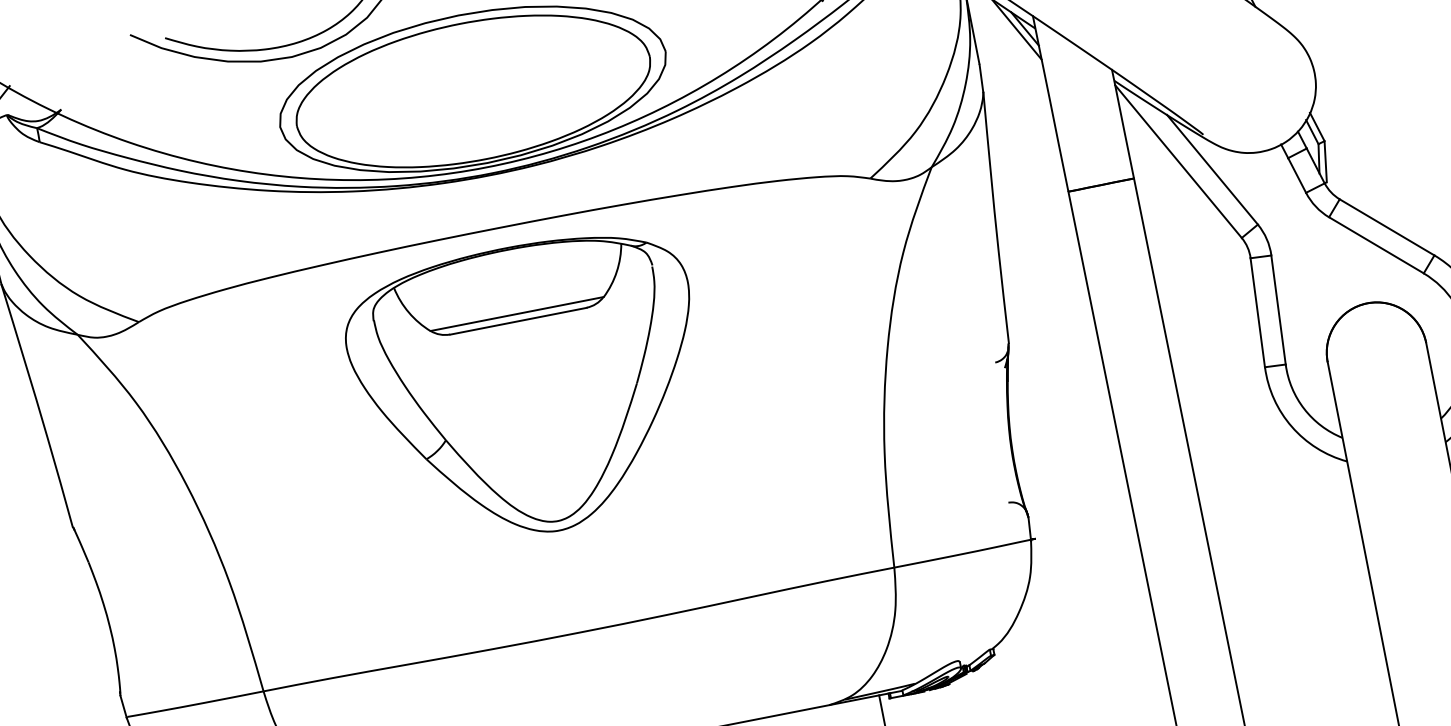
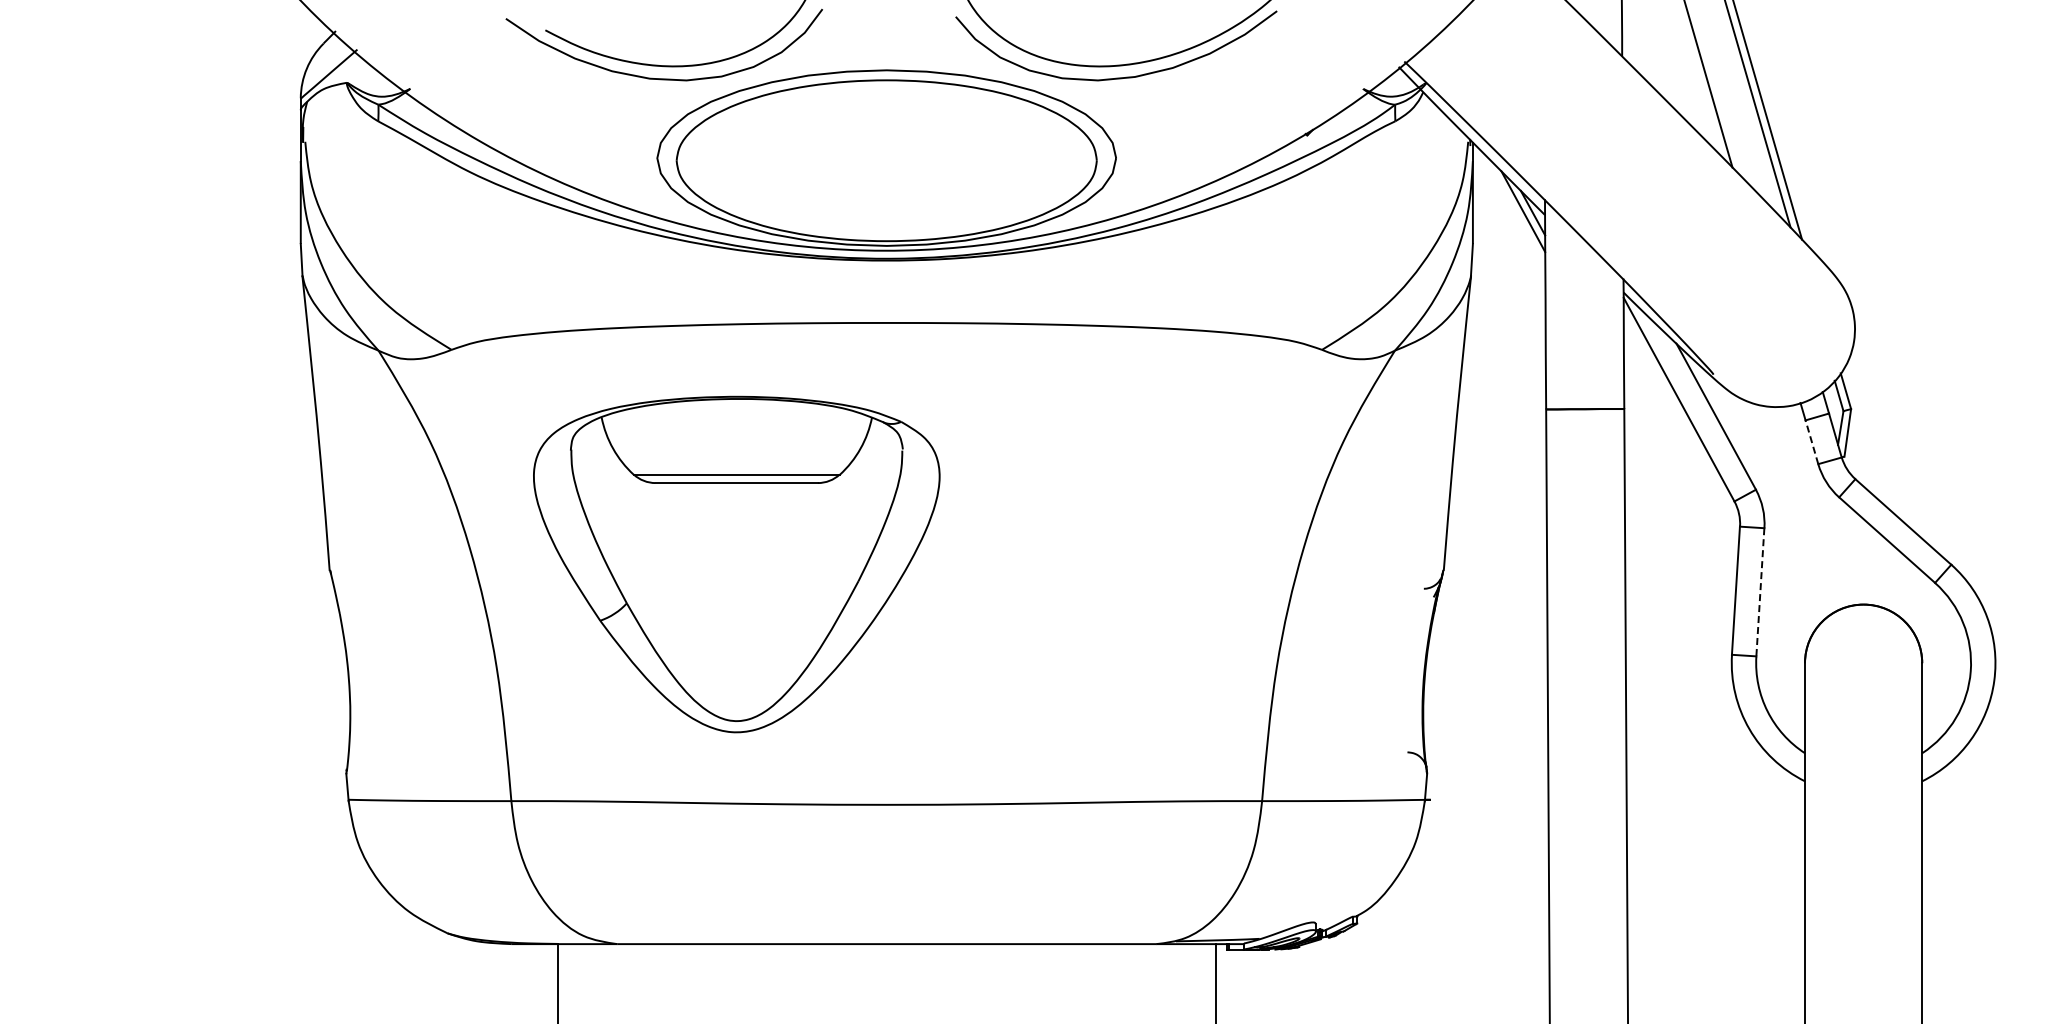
line: (1296, 175) -> (1811, 442), solid -> dashed
line: (1278, 310) -> (1760, 592), solid -> dashed
part: (531, 389) -> (736, 564), moved

